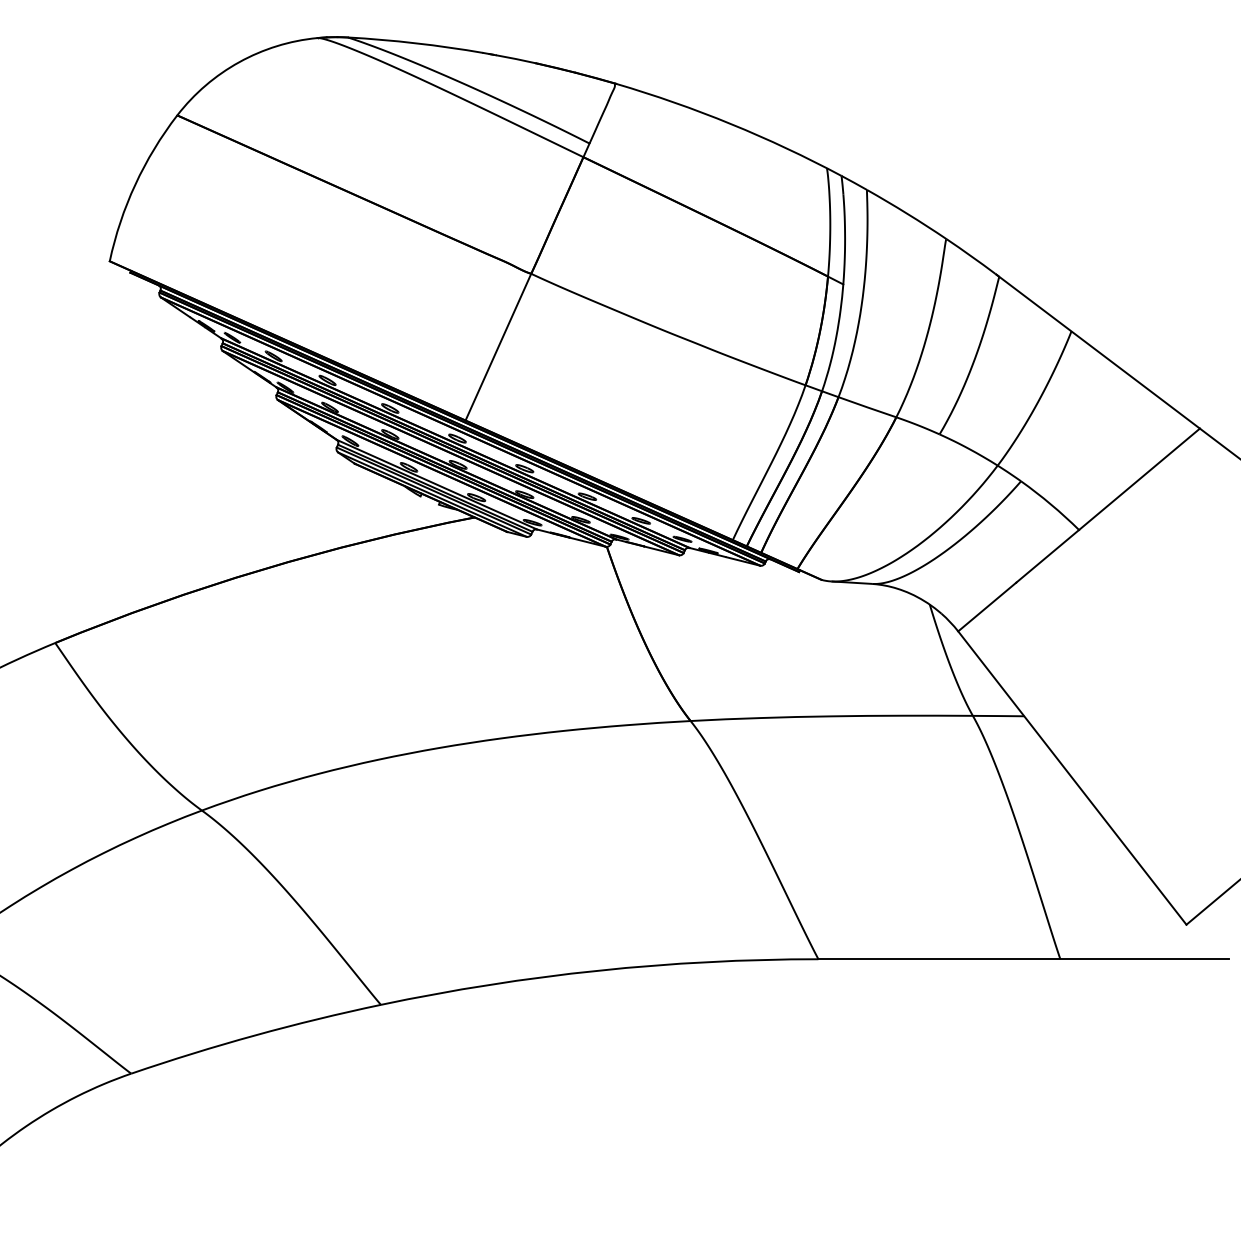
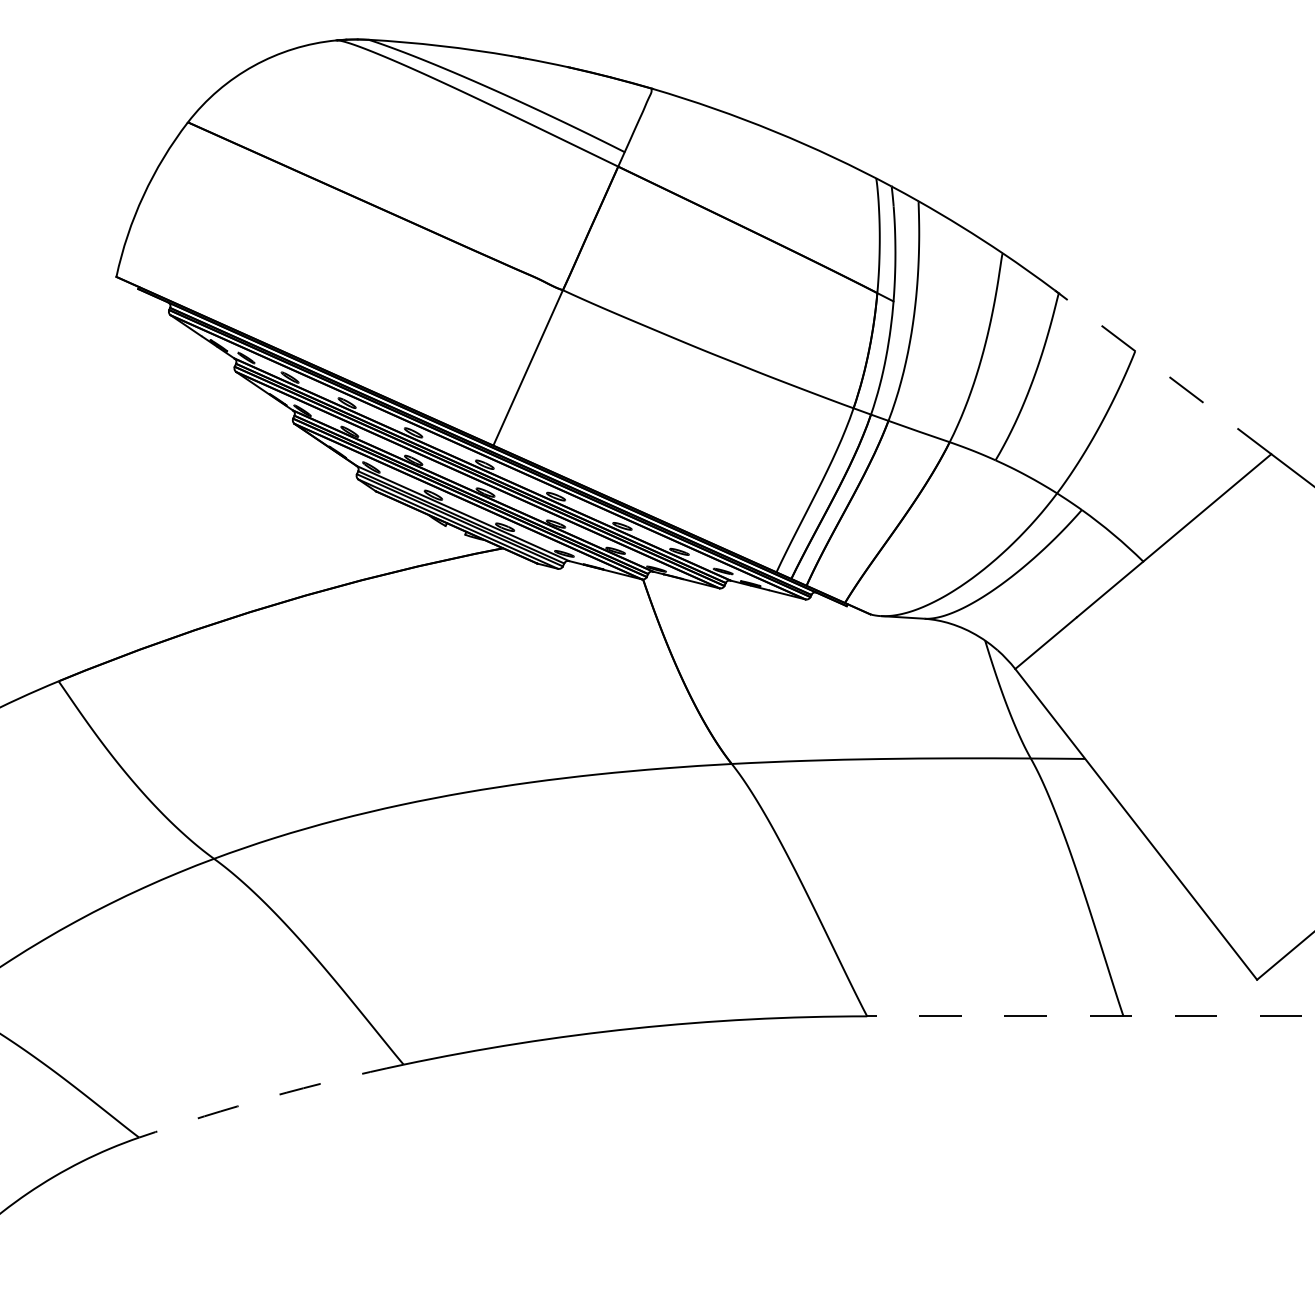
line: (1098, 351) -> (1163, 372), solid -> dashed
line: (1023, 959) -> (1084, 1016), solid -> dashed
arc: (255, 1035) -> (270, 1097), solid -> dashed

